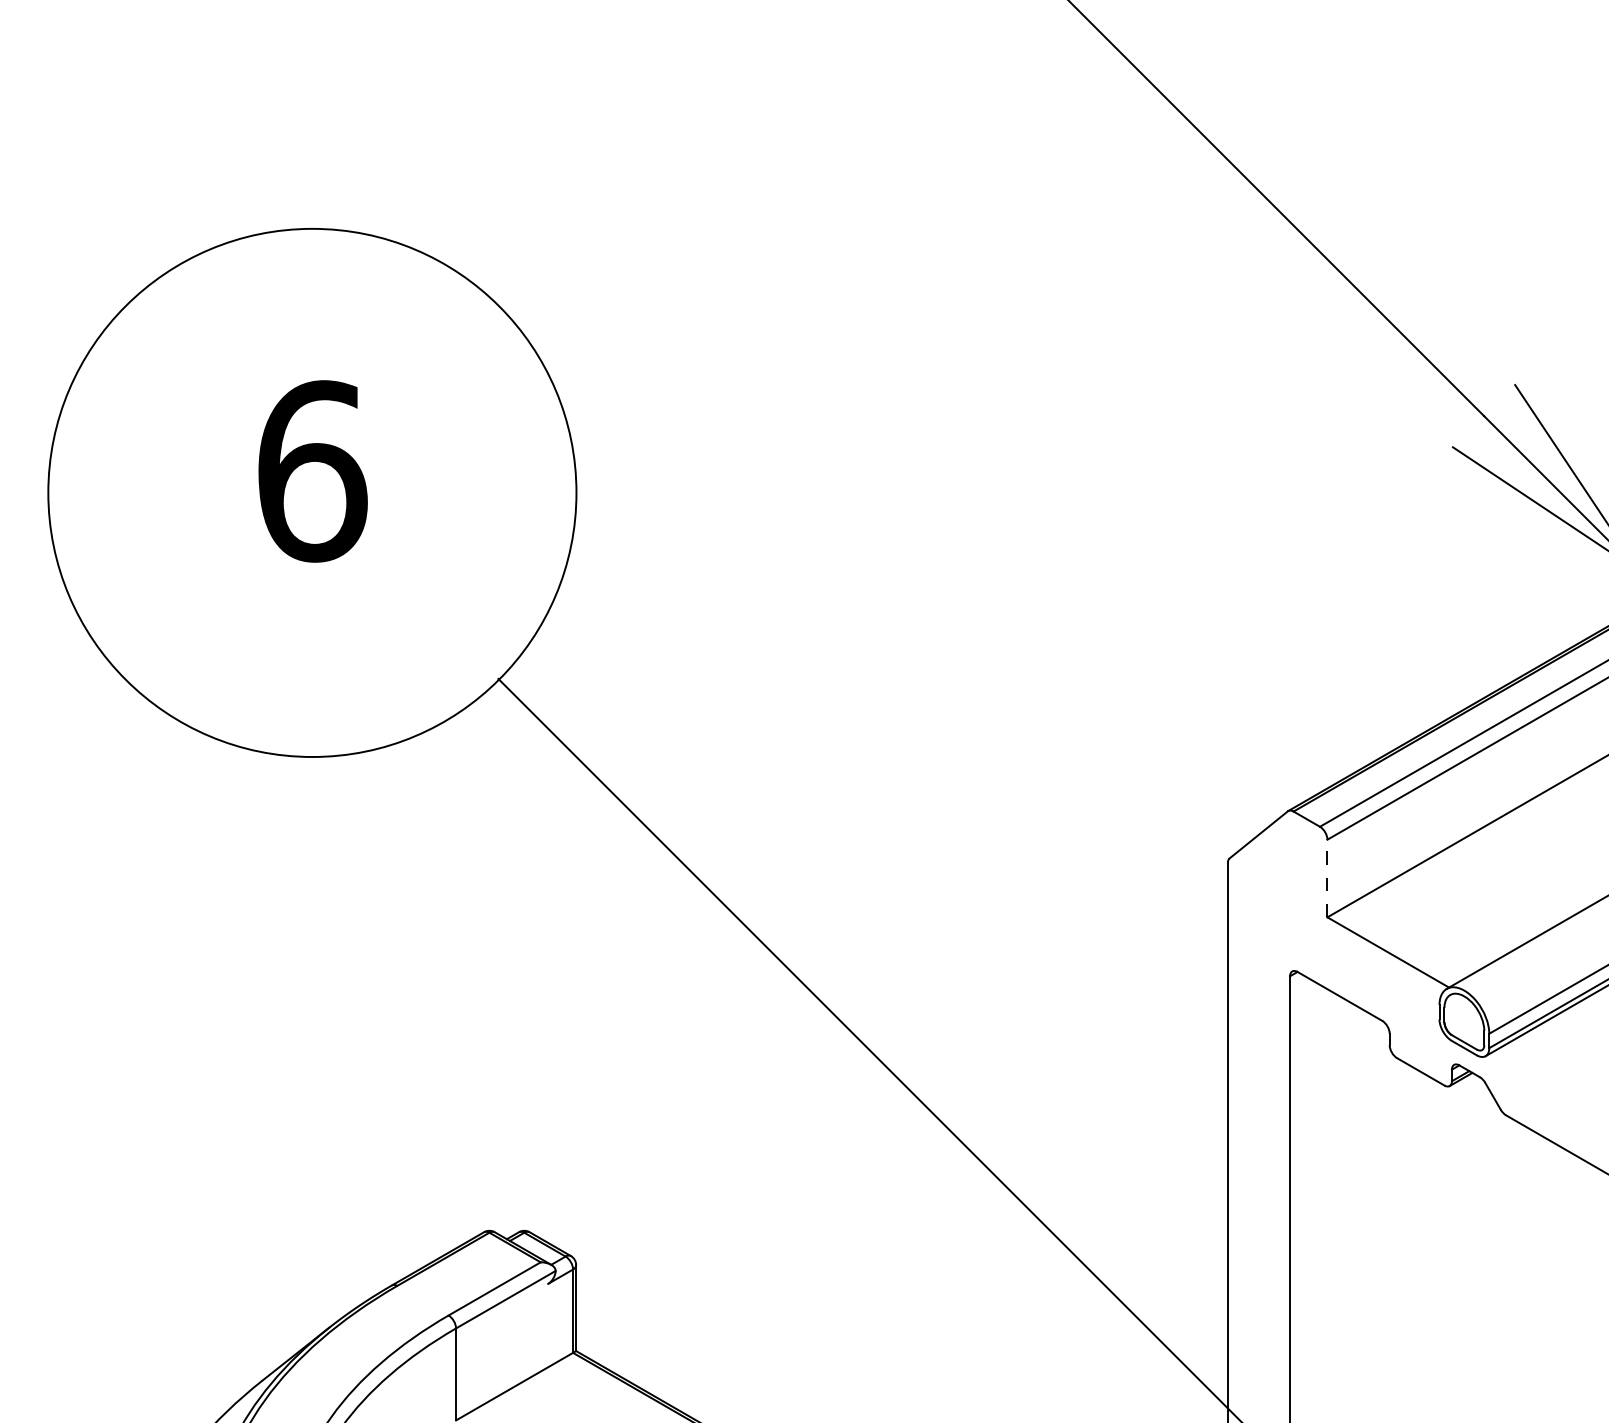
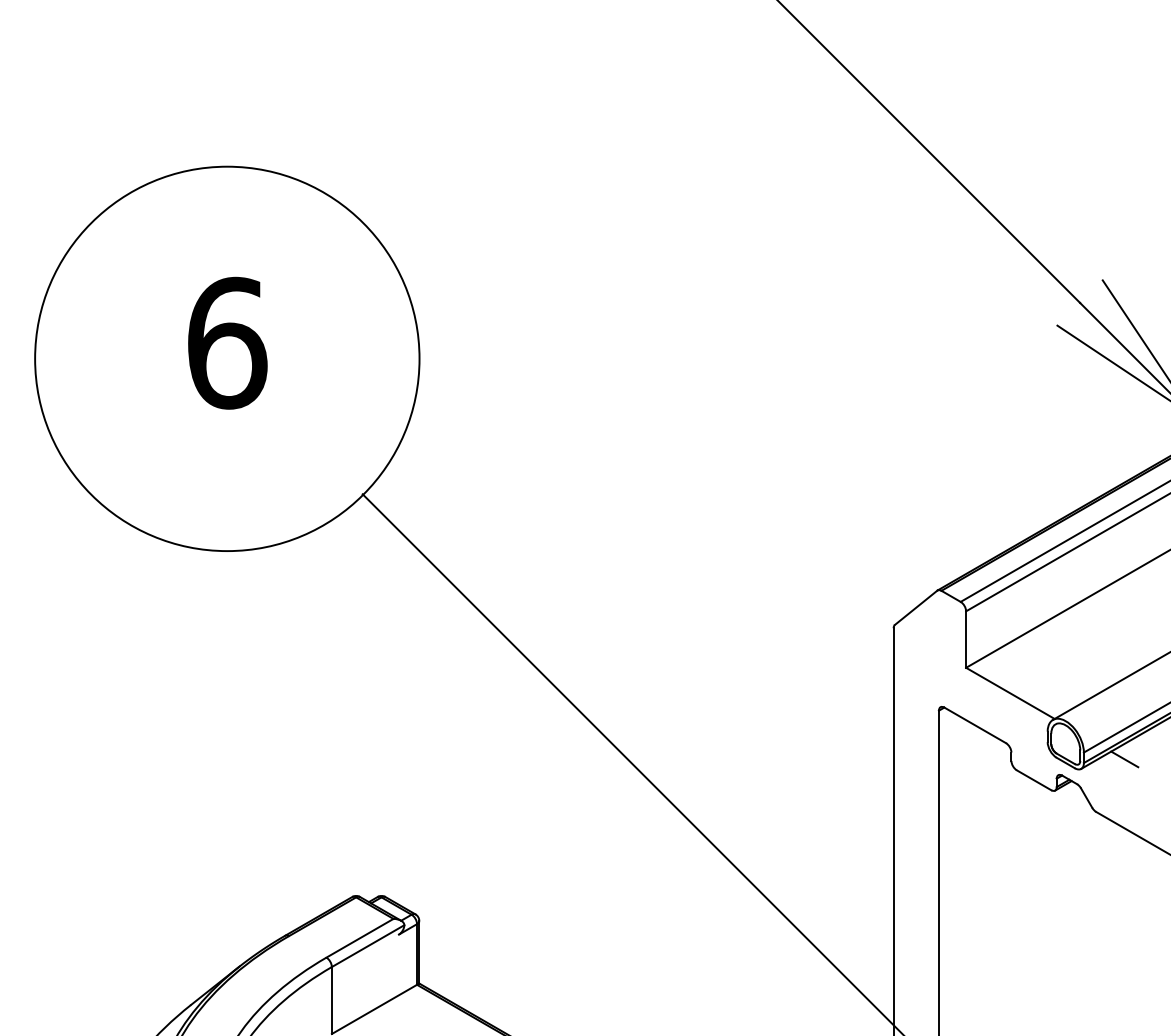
line: (1327, 878) -> (966, 639), dashed -> solid
line: (1545, 1043) -> (1124, 759), added

